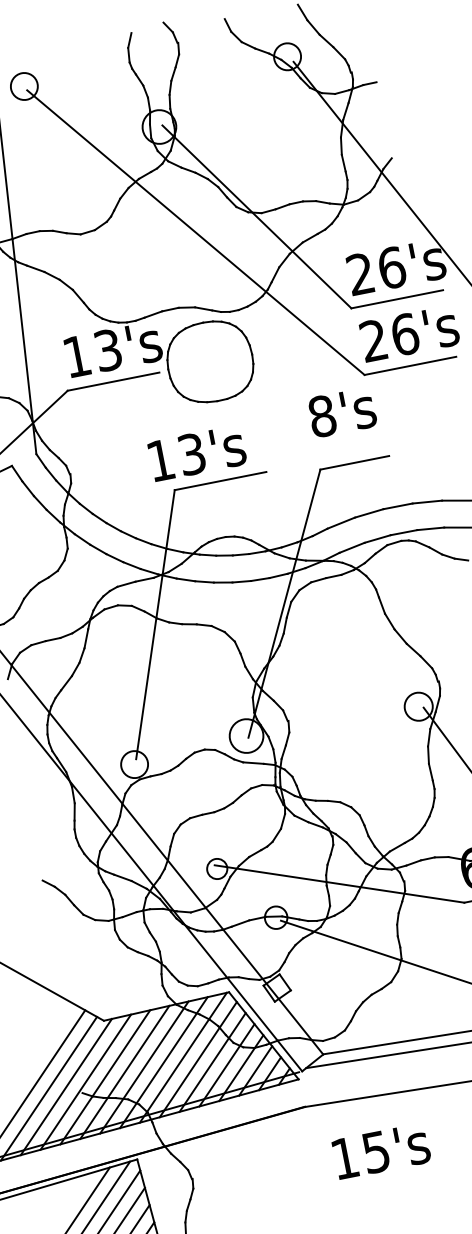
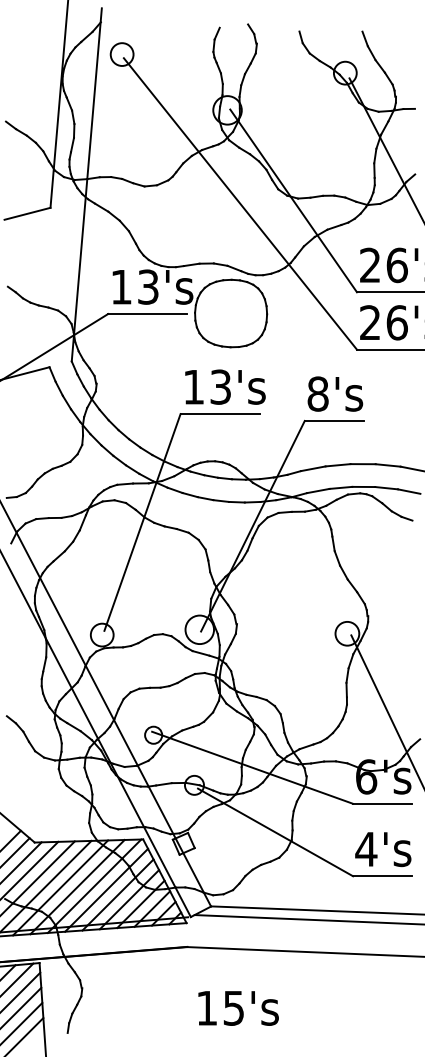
text: (342, 411) -> (335, 393), moved
text: (197, 452) -> (225, 386), moved
text: (381, 1151) -> (238, 1008), moved

